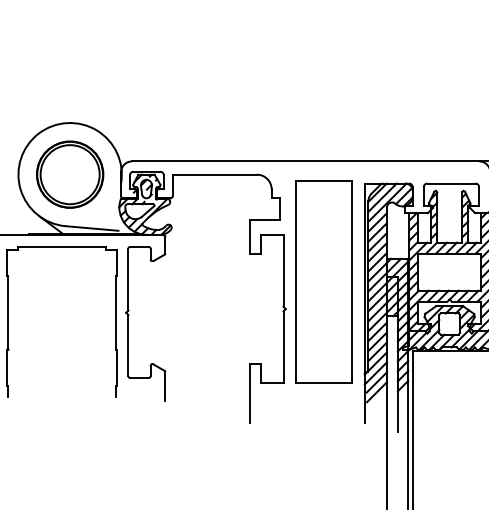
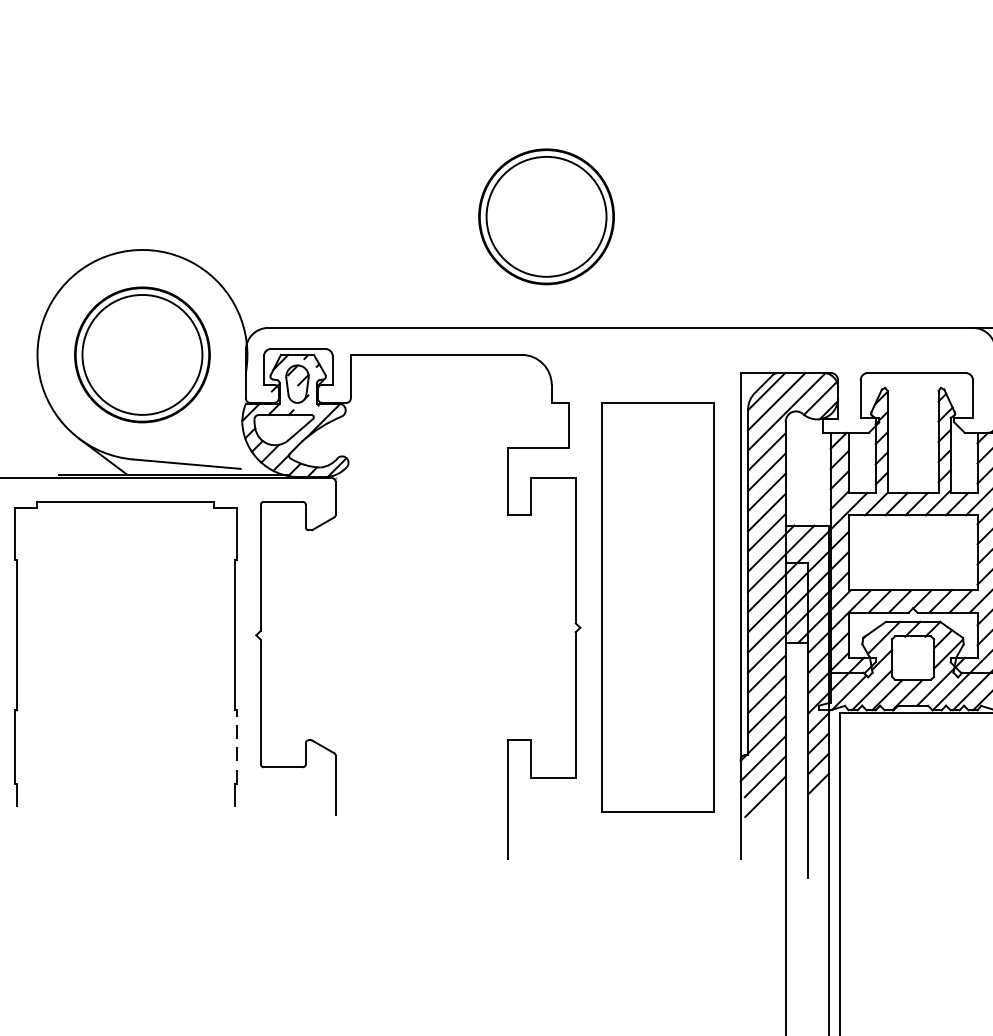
part: (269, 106) -> (547, 216), added
part: (323, 281) -> (656, 606), moved
line: (116, 367) -> (236, 746), solid -> dashed

